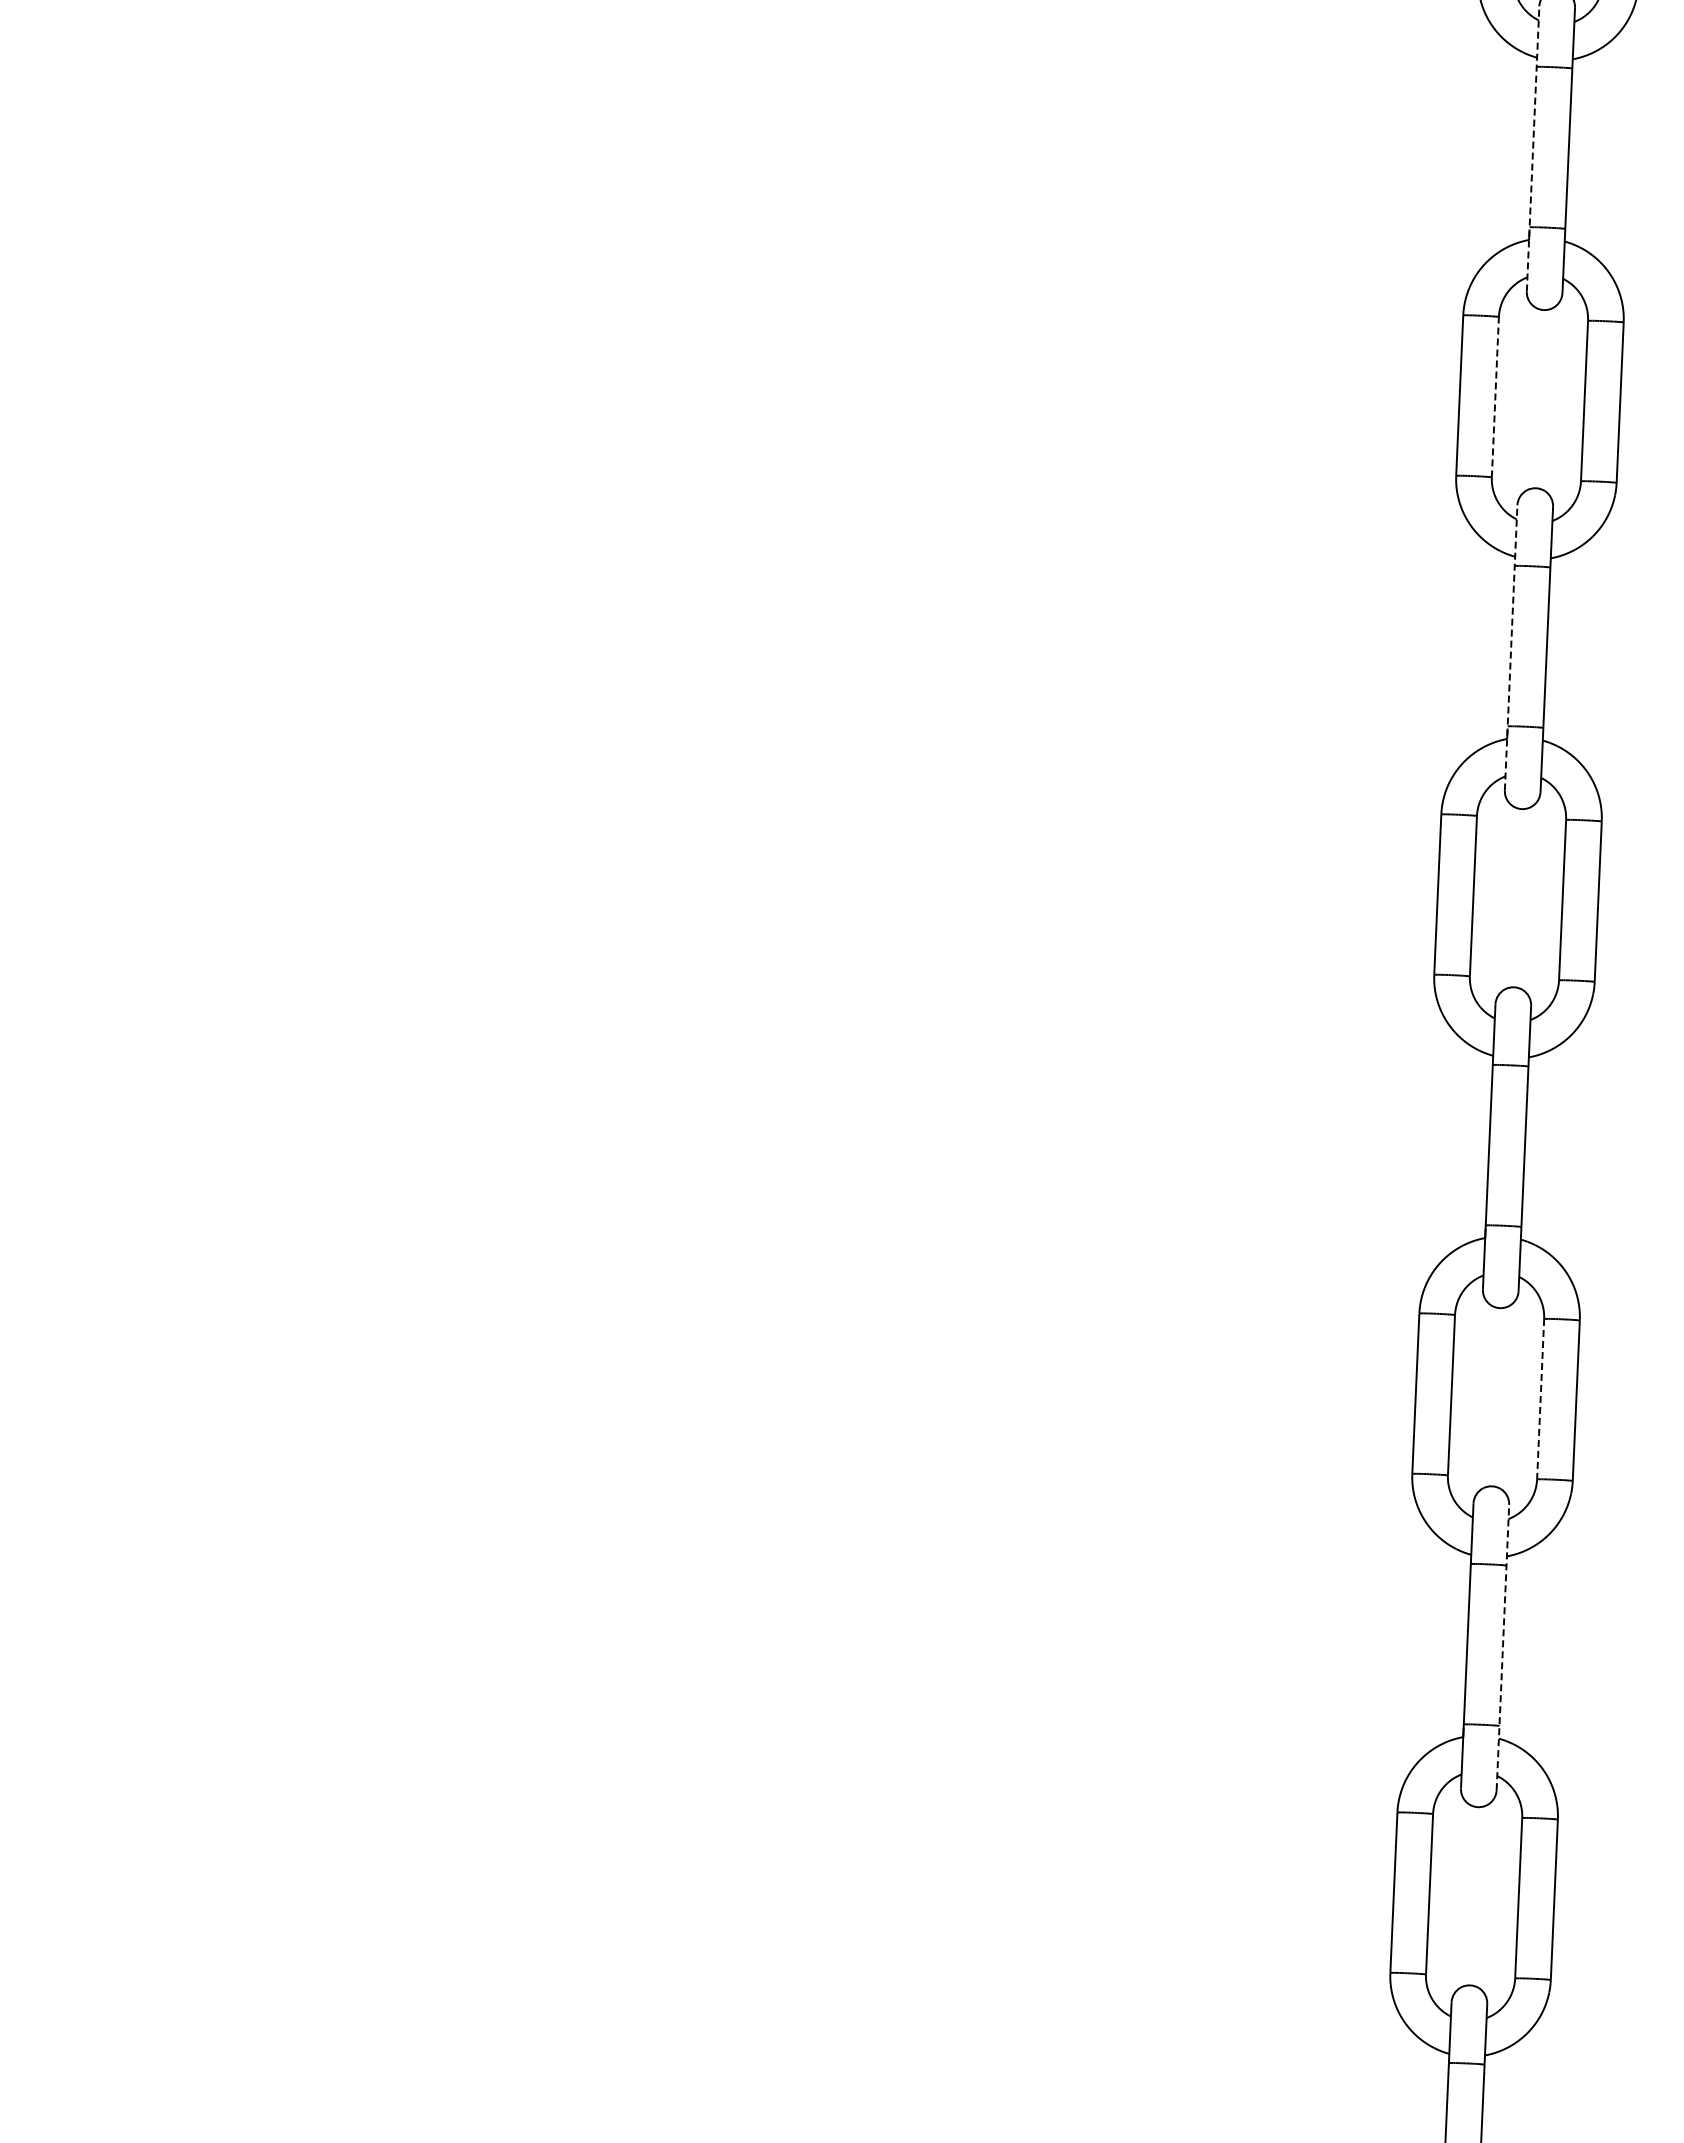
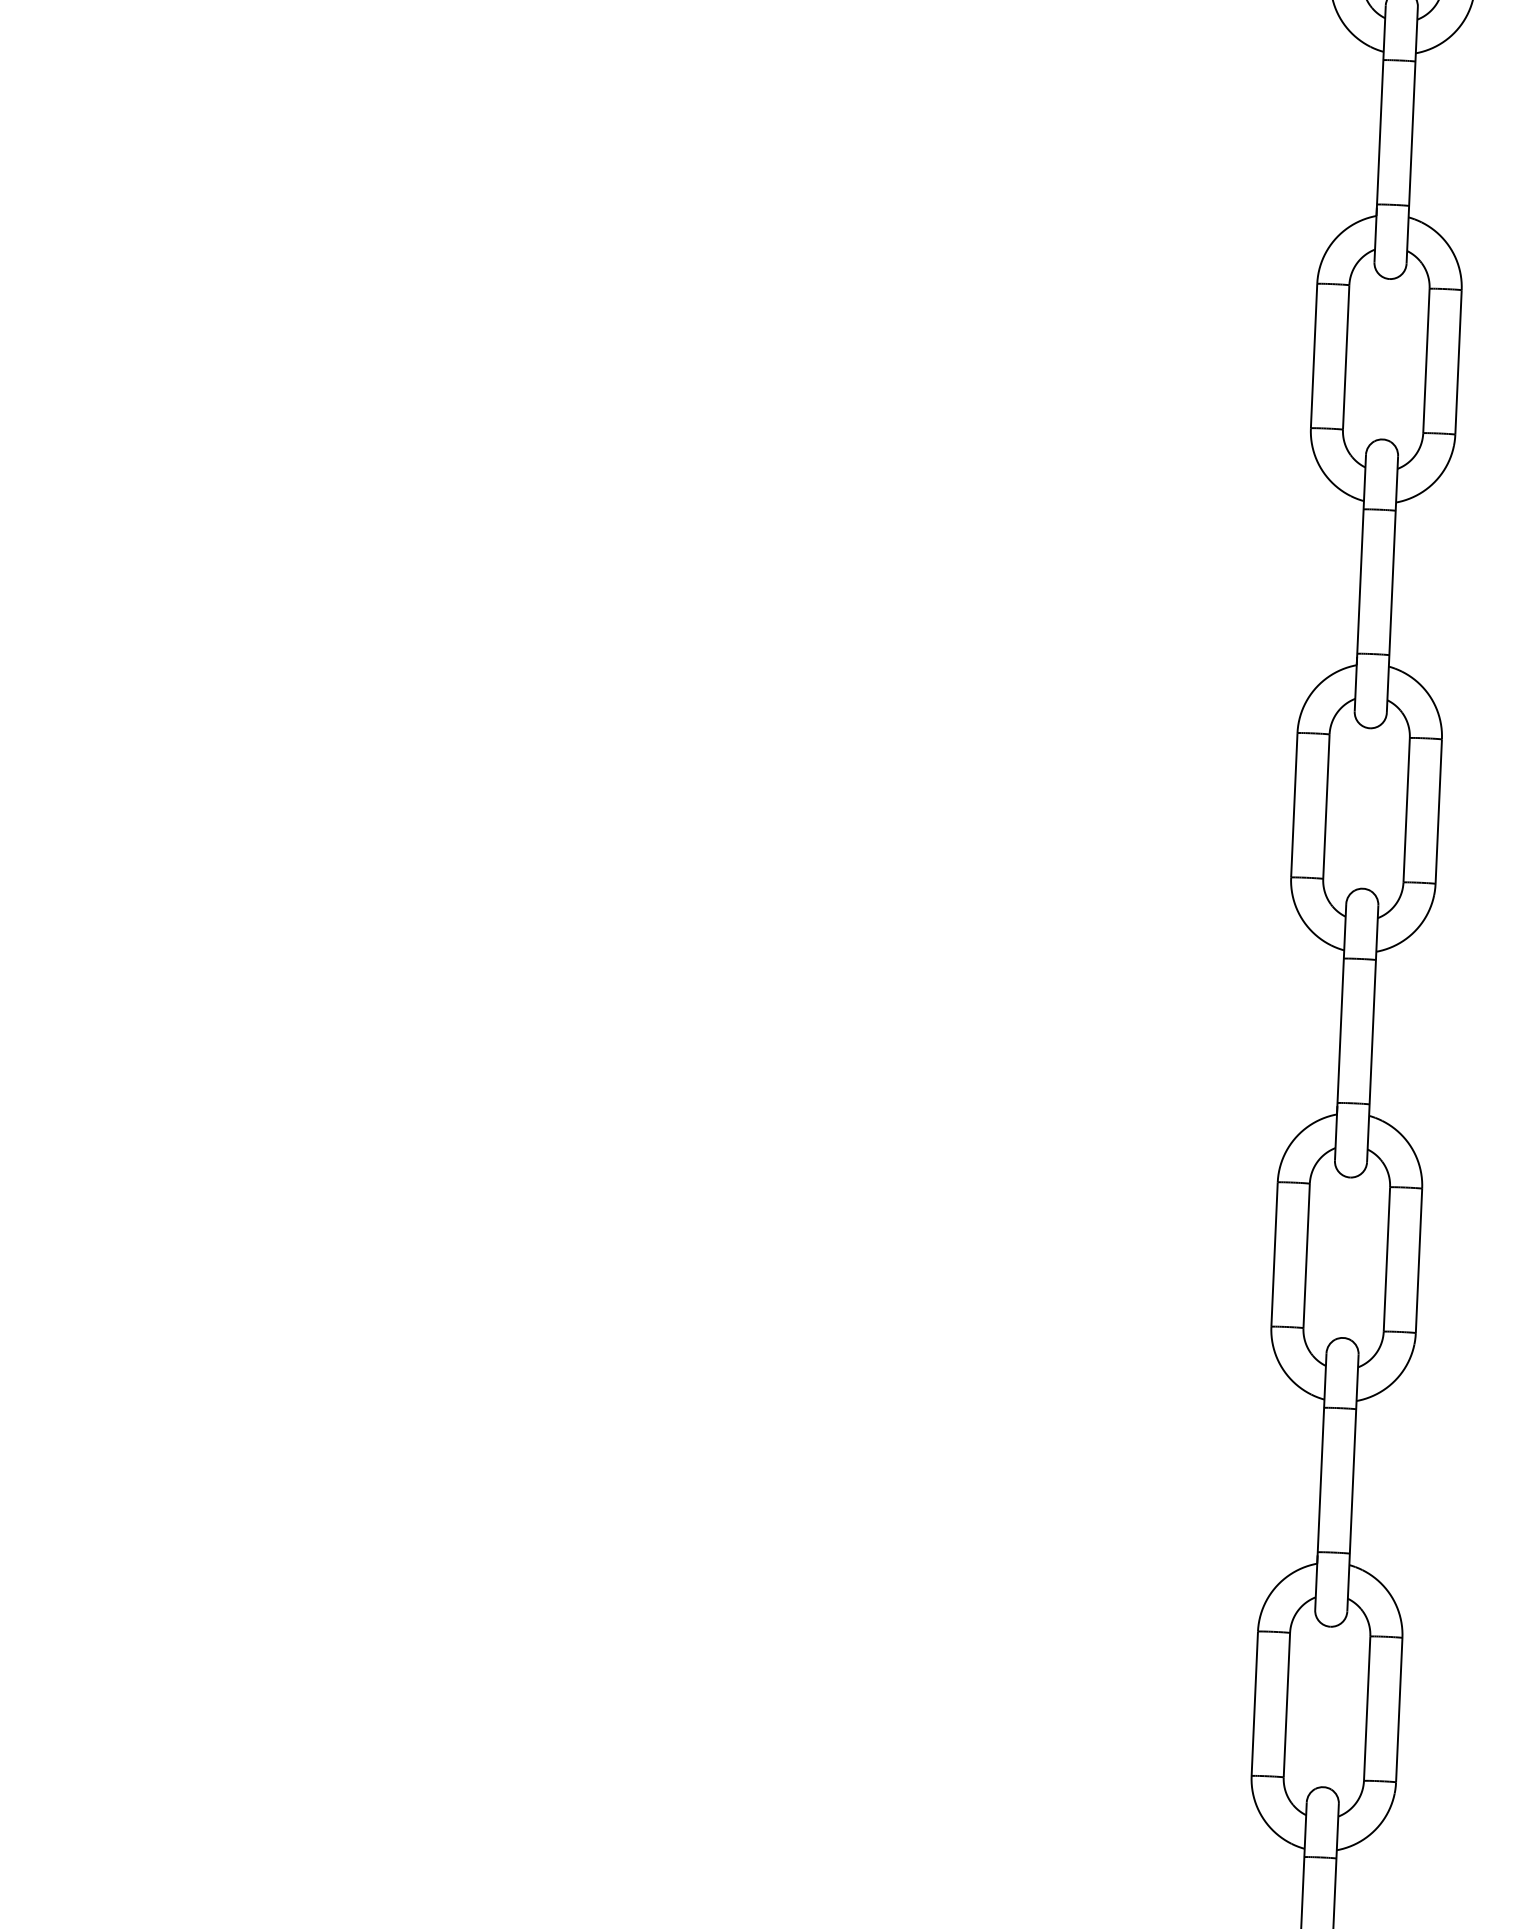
line: (1533, 148) -> (1380, 133), dashed -> solid
line: (1495, 396) -> (1346, 356), dashed -> solid
line: (1511, 647) -> (1360, 582), dashed -> solid
line: (1540, 1399) -> (1386, 1259), dashed -> solid
line: (1502, 1647) -> (1352, 1483), dashed -> solid

